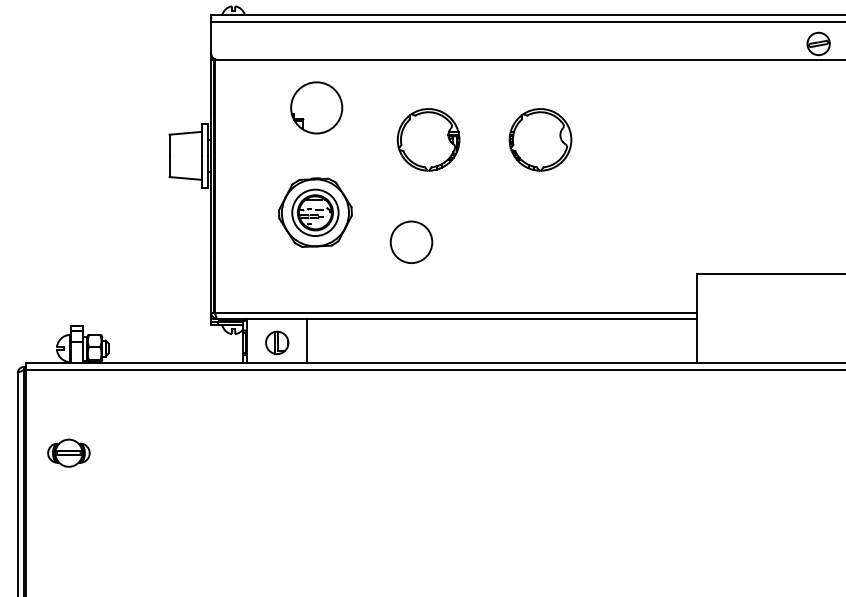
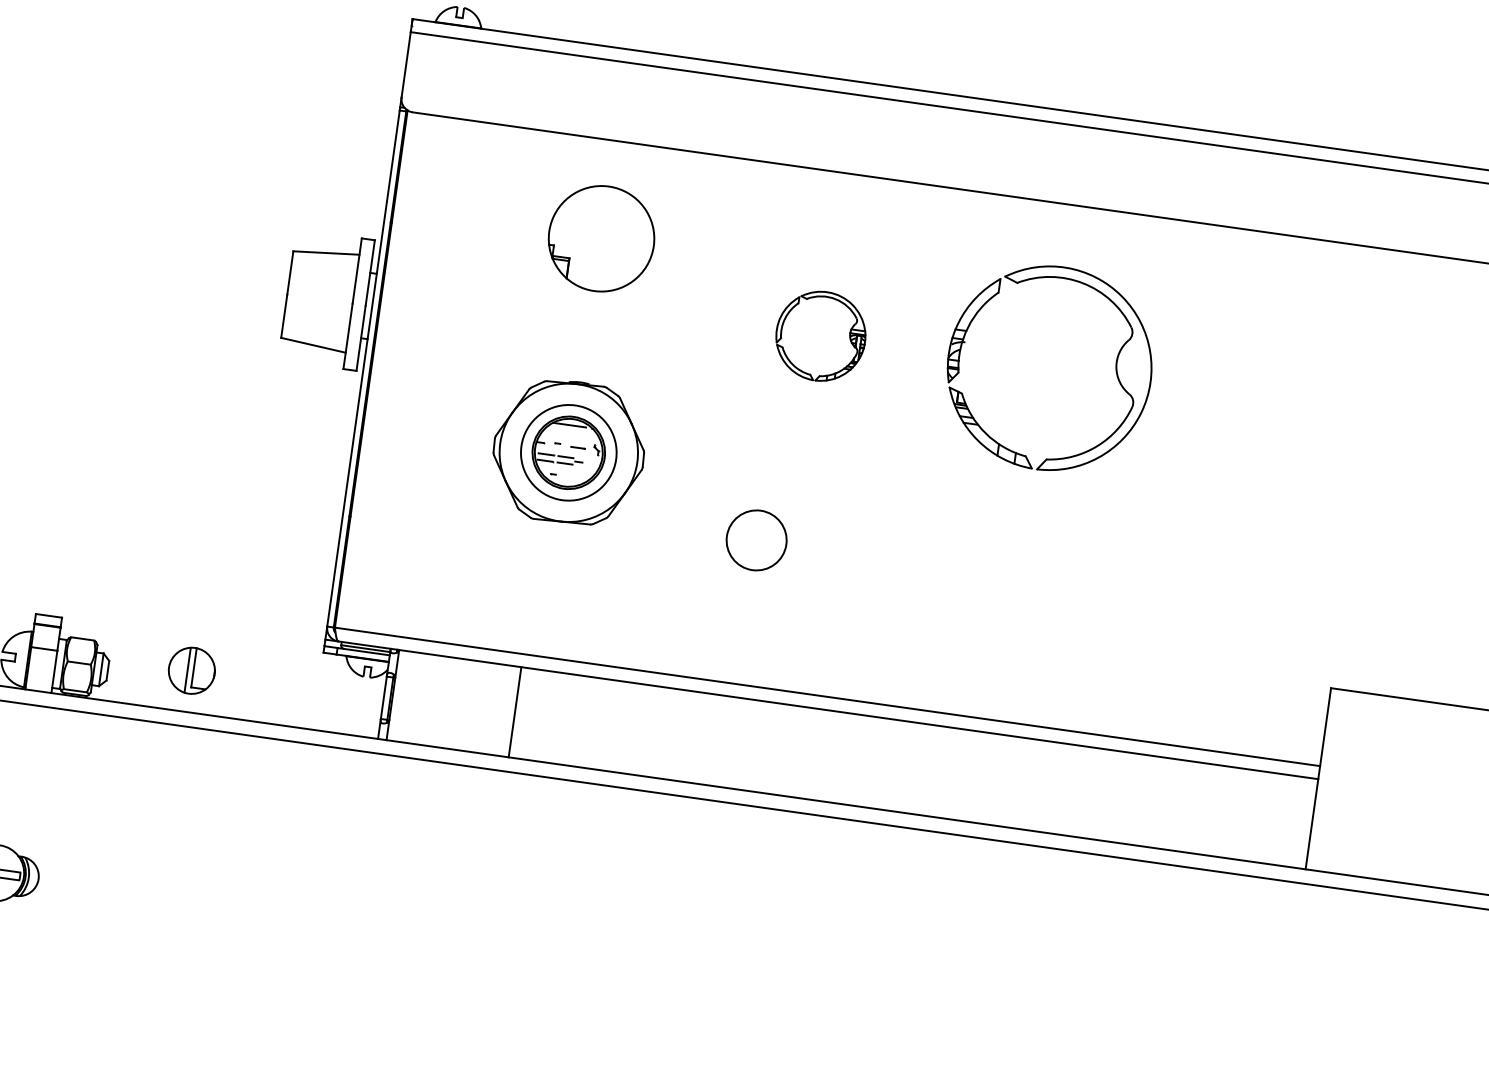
part: (428, 139) -> (820, 335), size x0.7
part: (540, 139) -> (1049, 367), size x1.6
circle: (411, 241) -> (756, 538), size x0.7
part: (277, 342) -> (192, 670), moved

